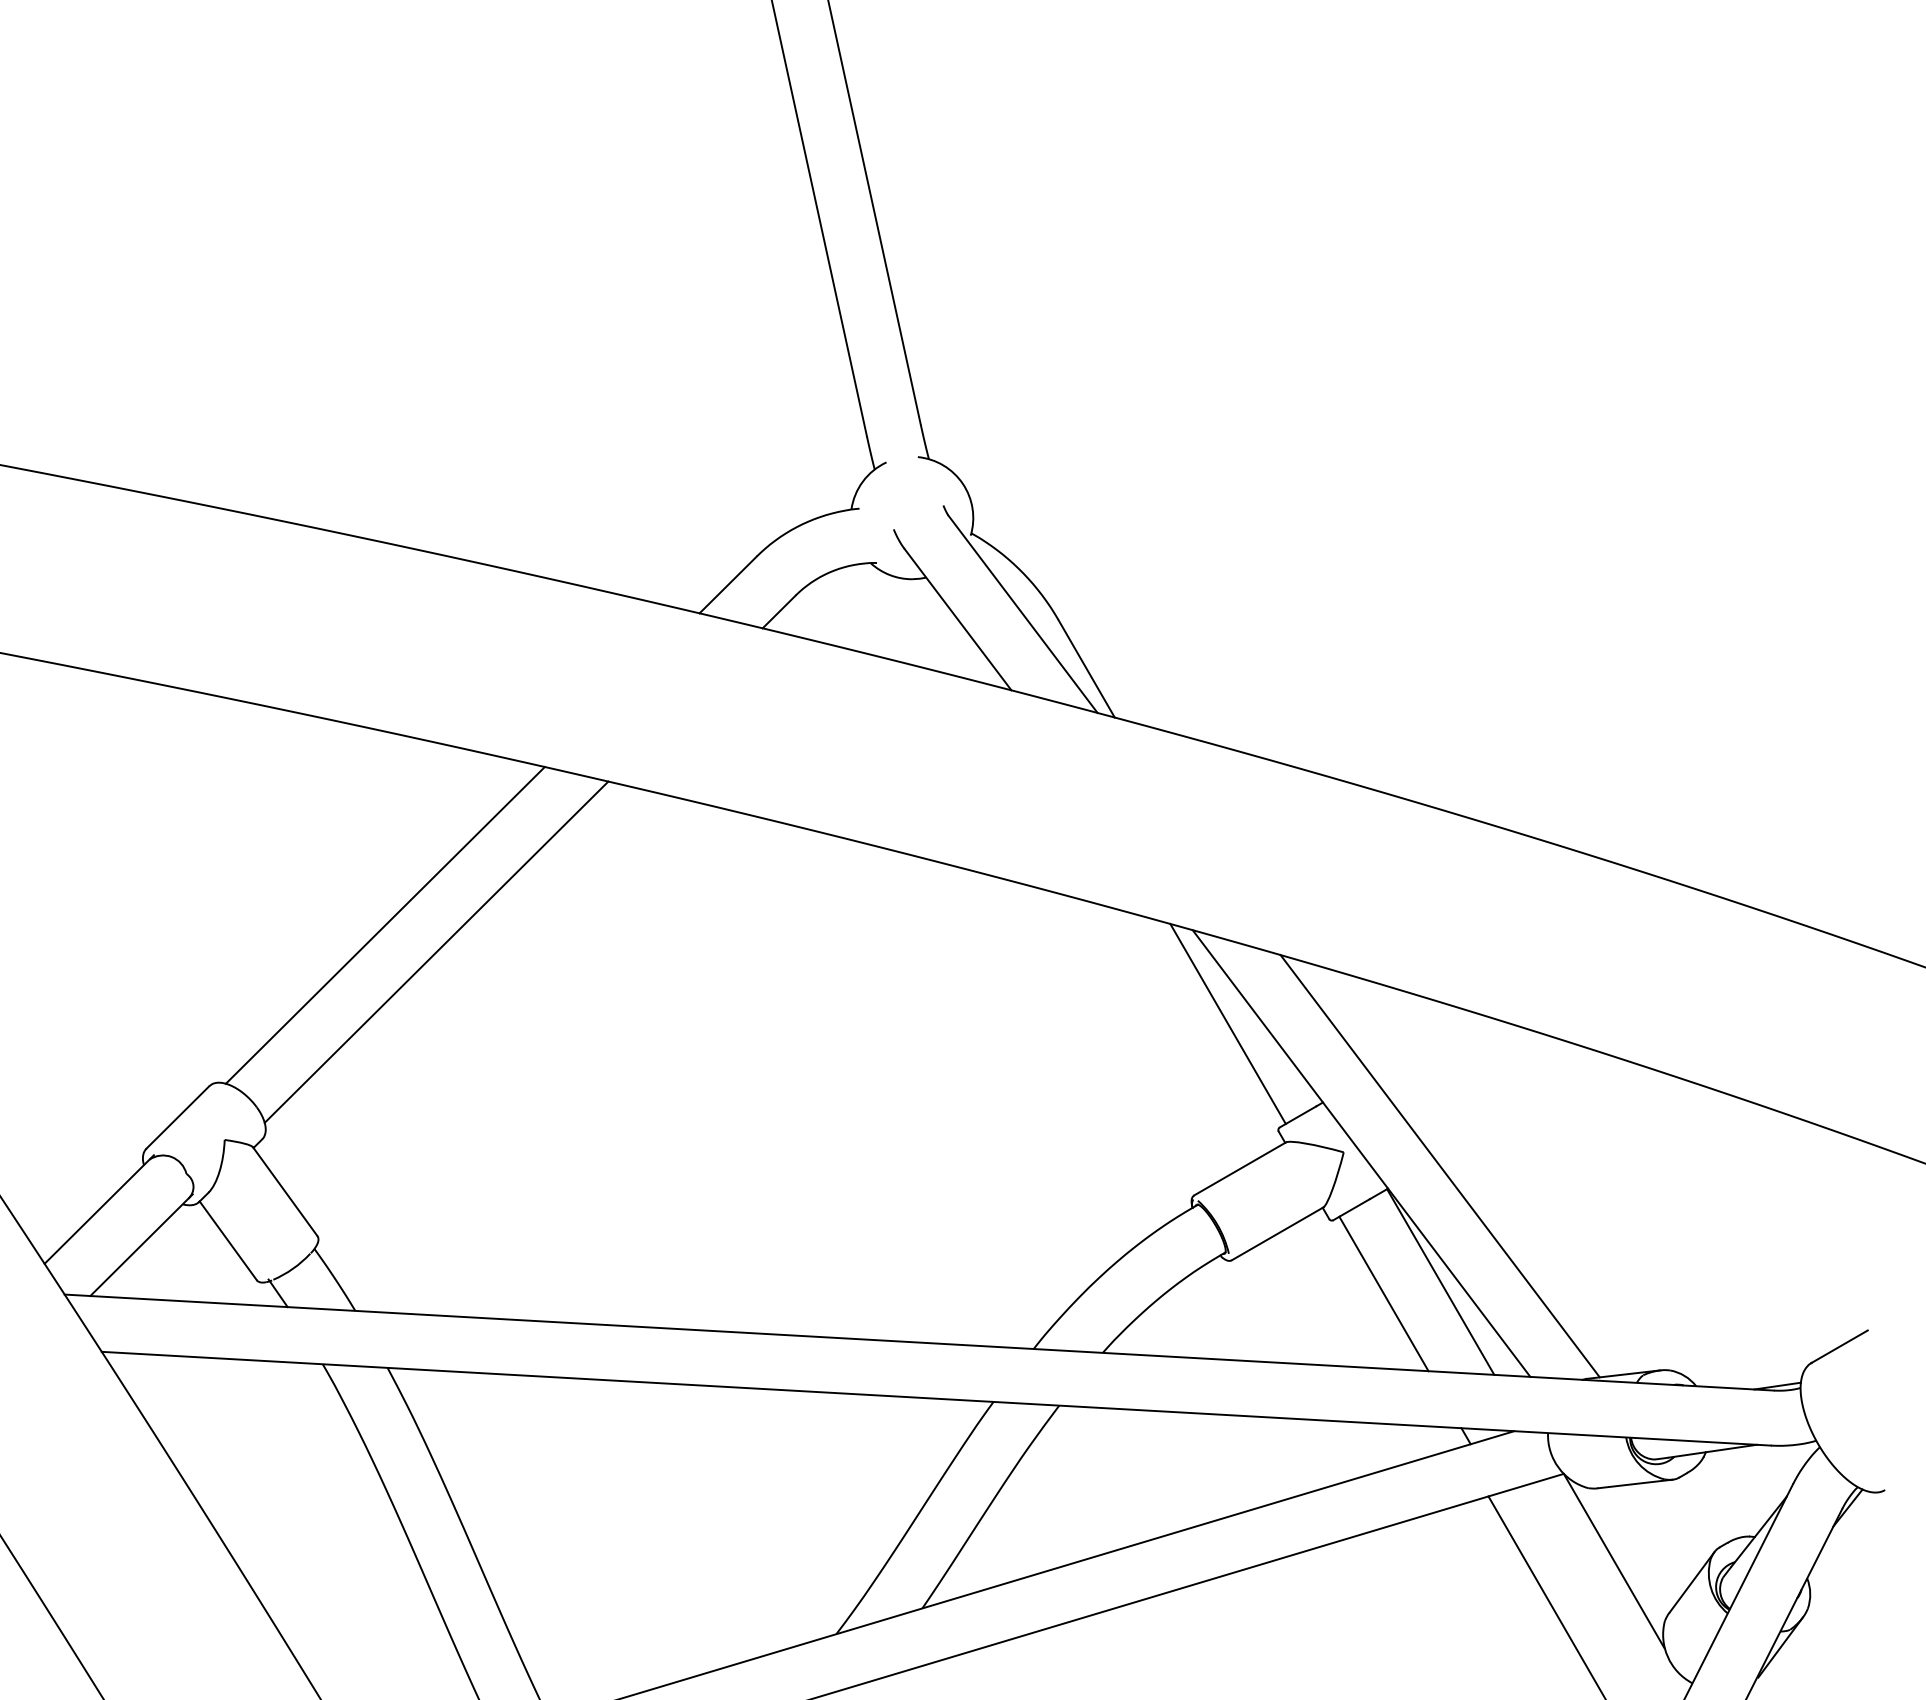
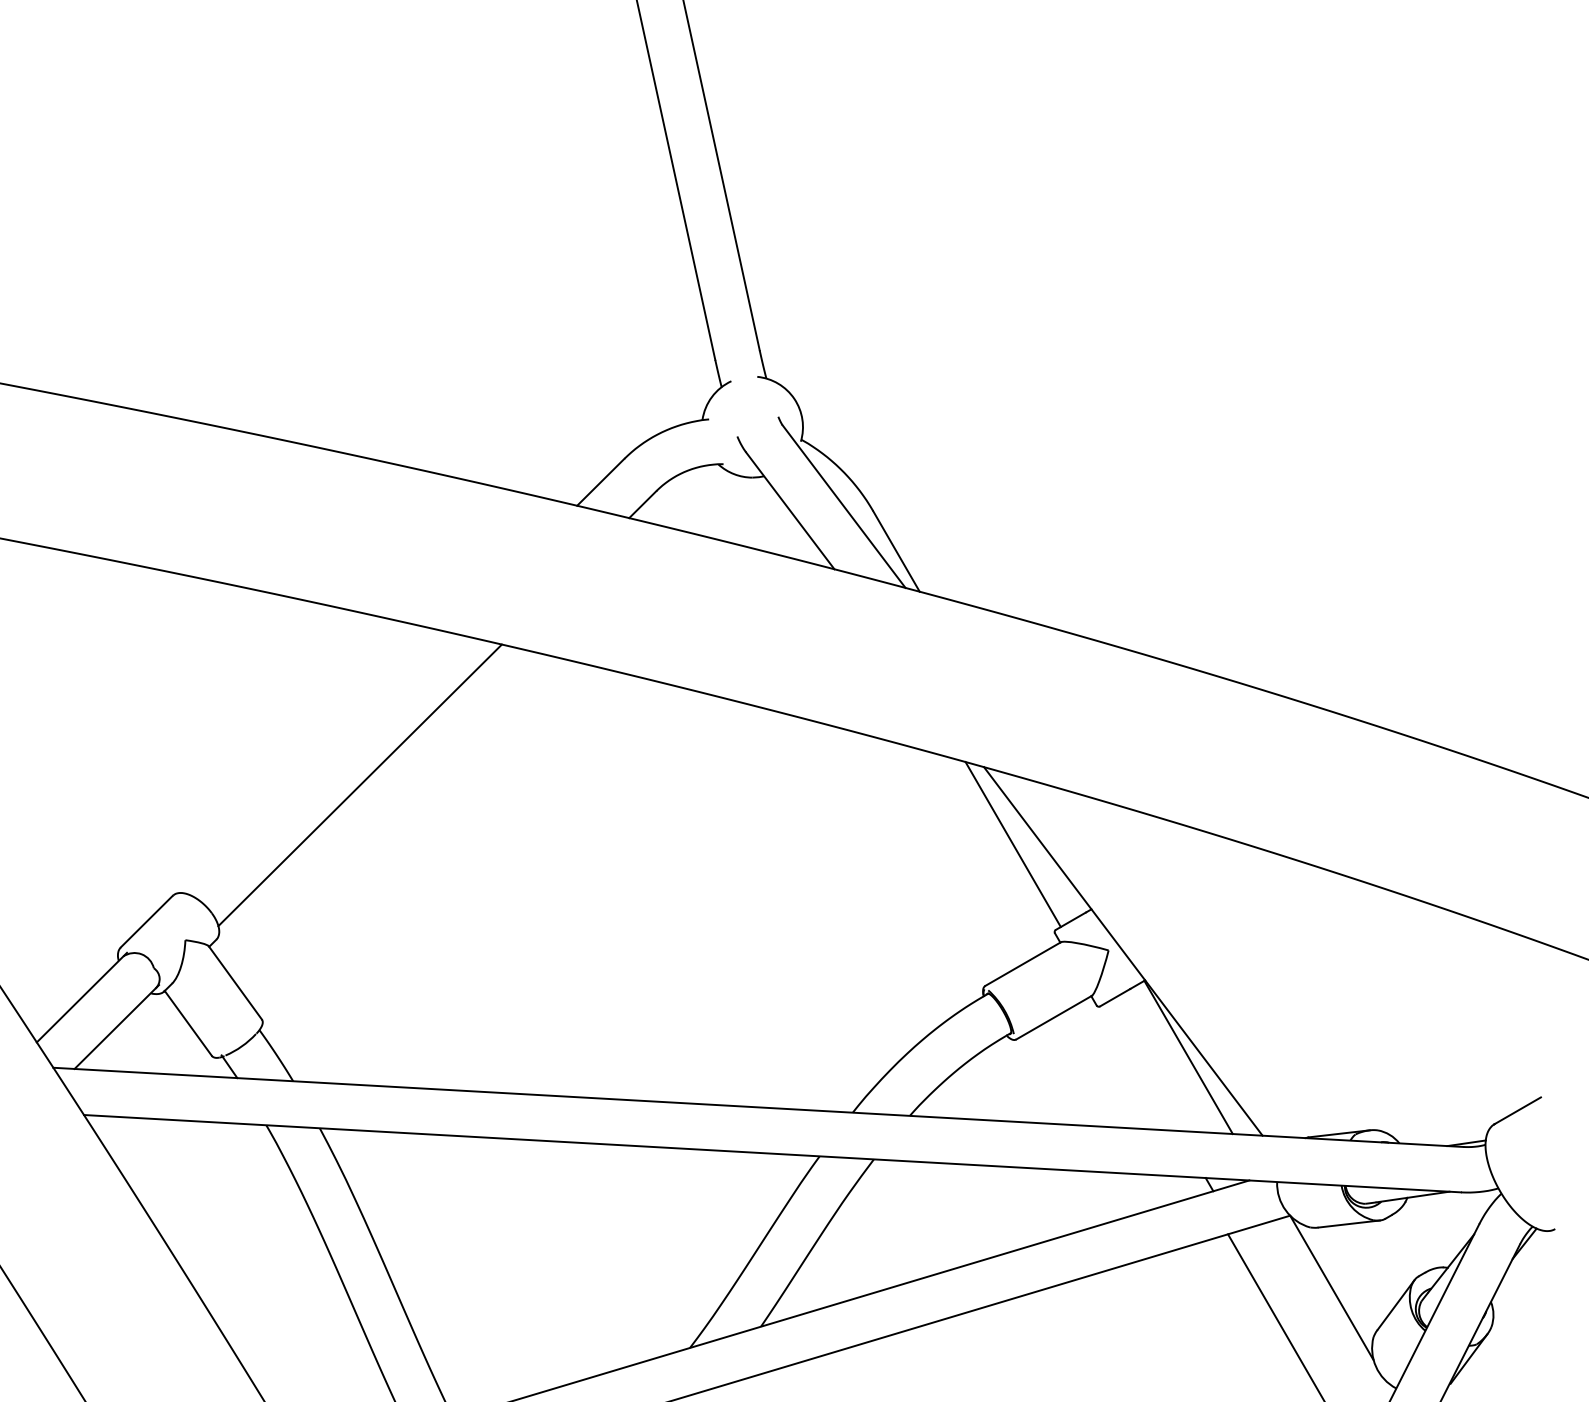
line: (384, 925) -> (317, 763), removed
line: (1439, 1166) -> (1187, 962), removed
line: (1383, 1293) -> (1141, 1066), removed

